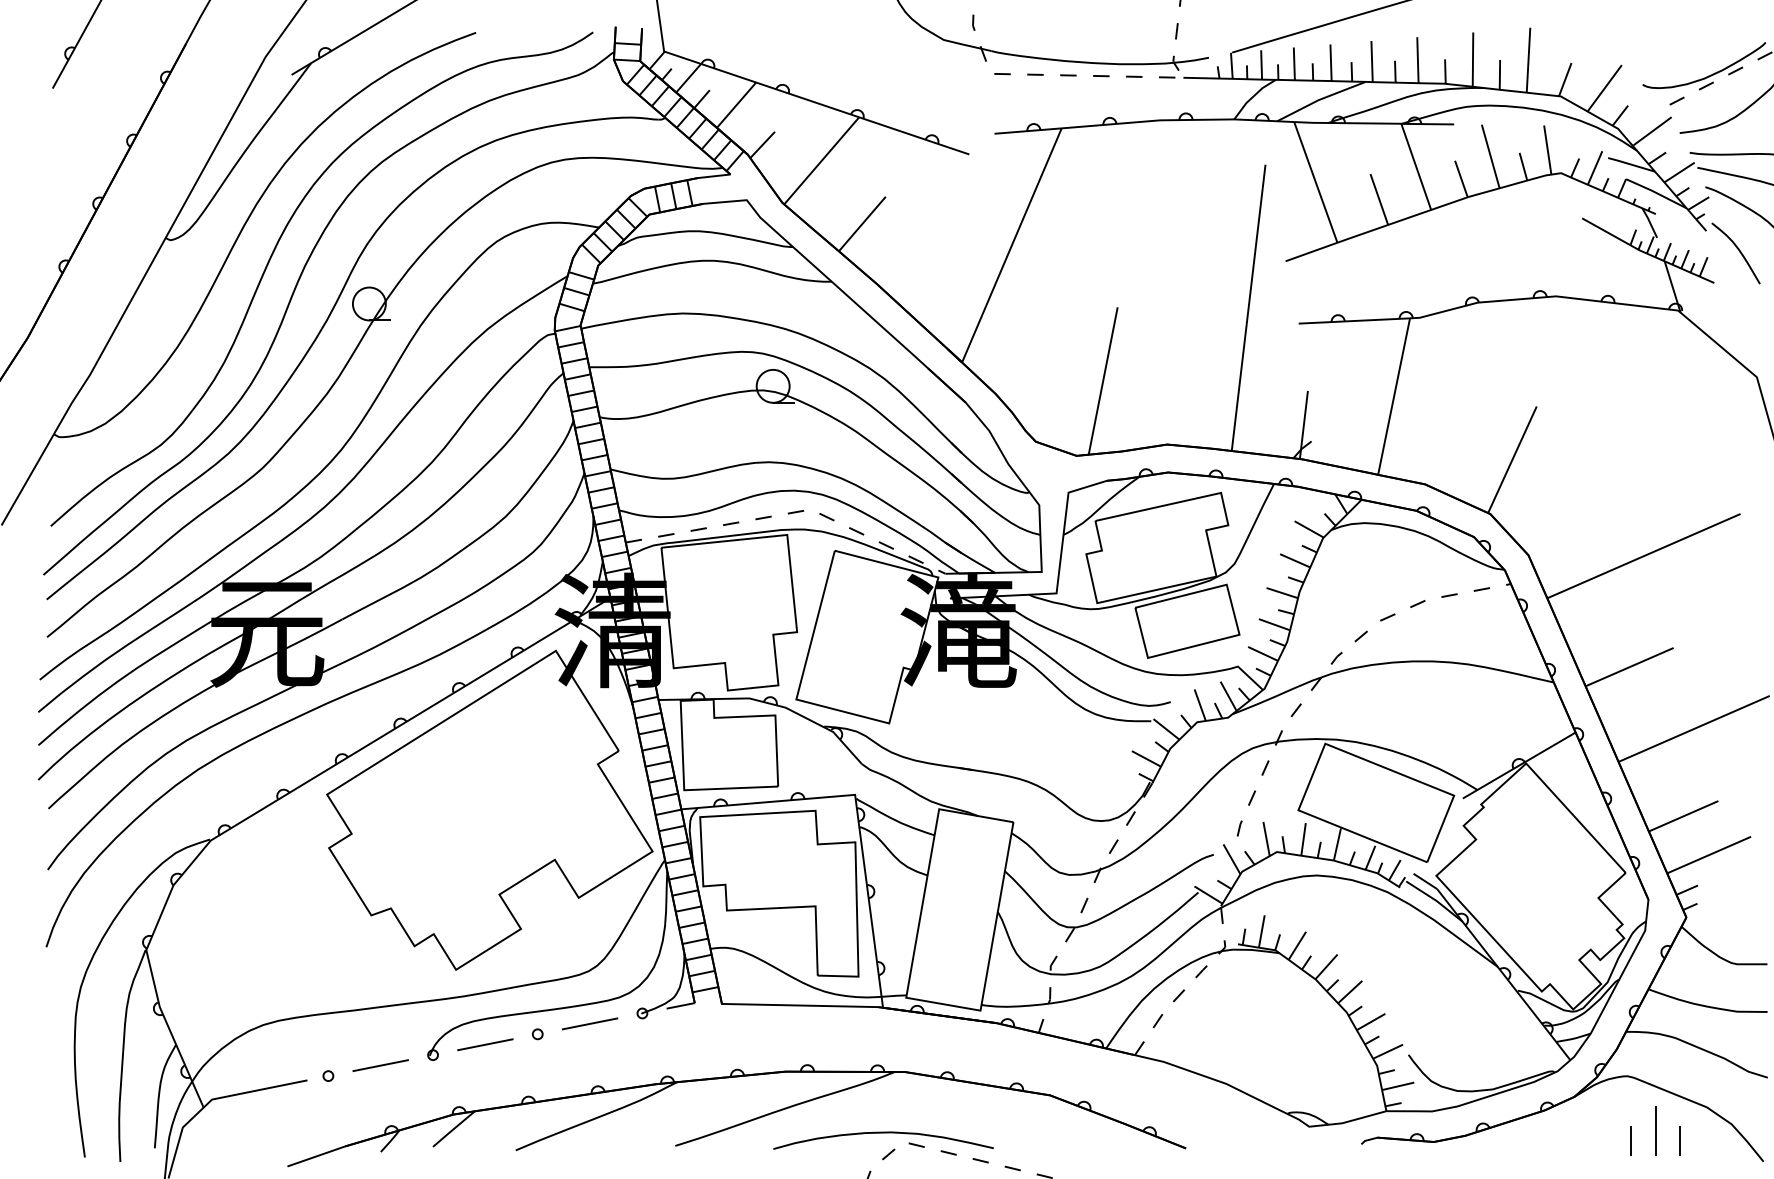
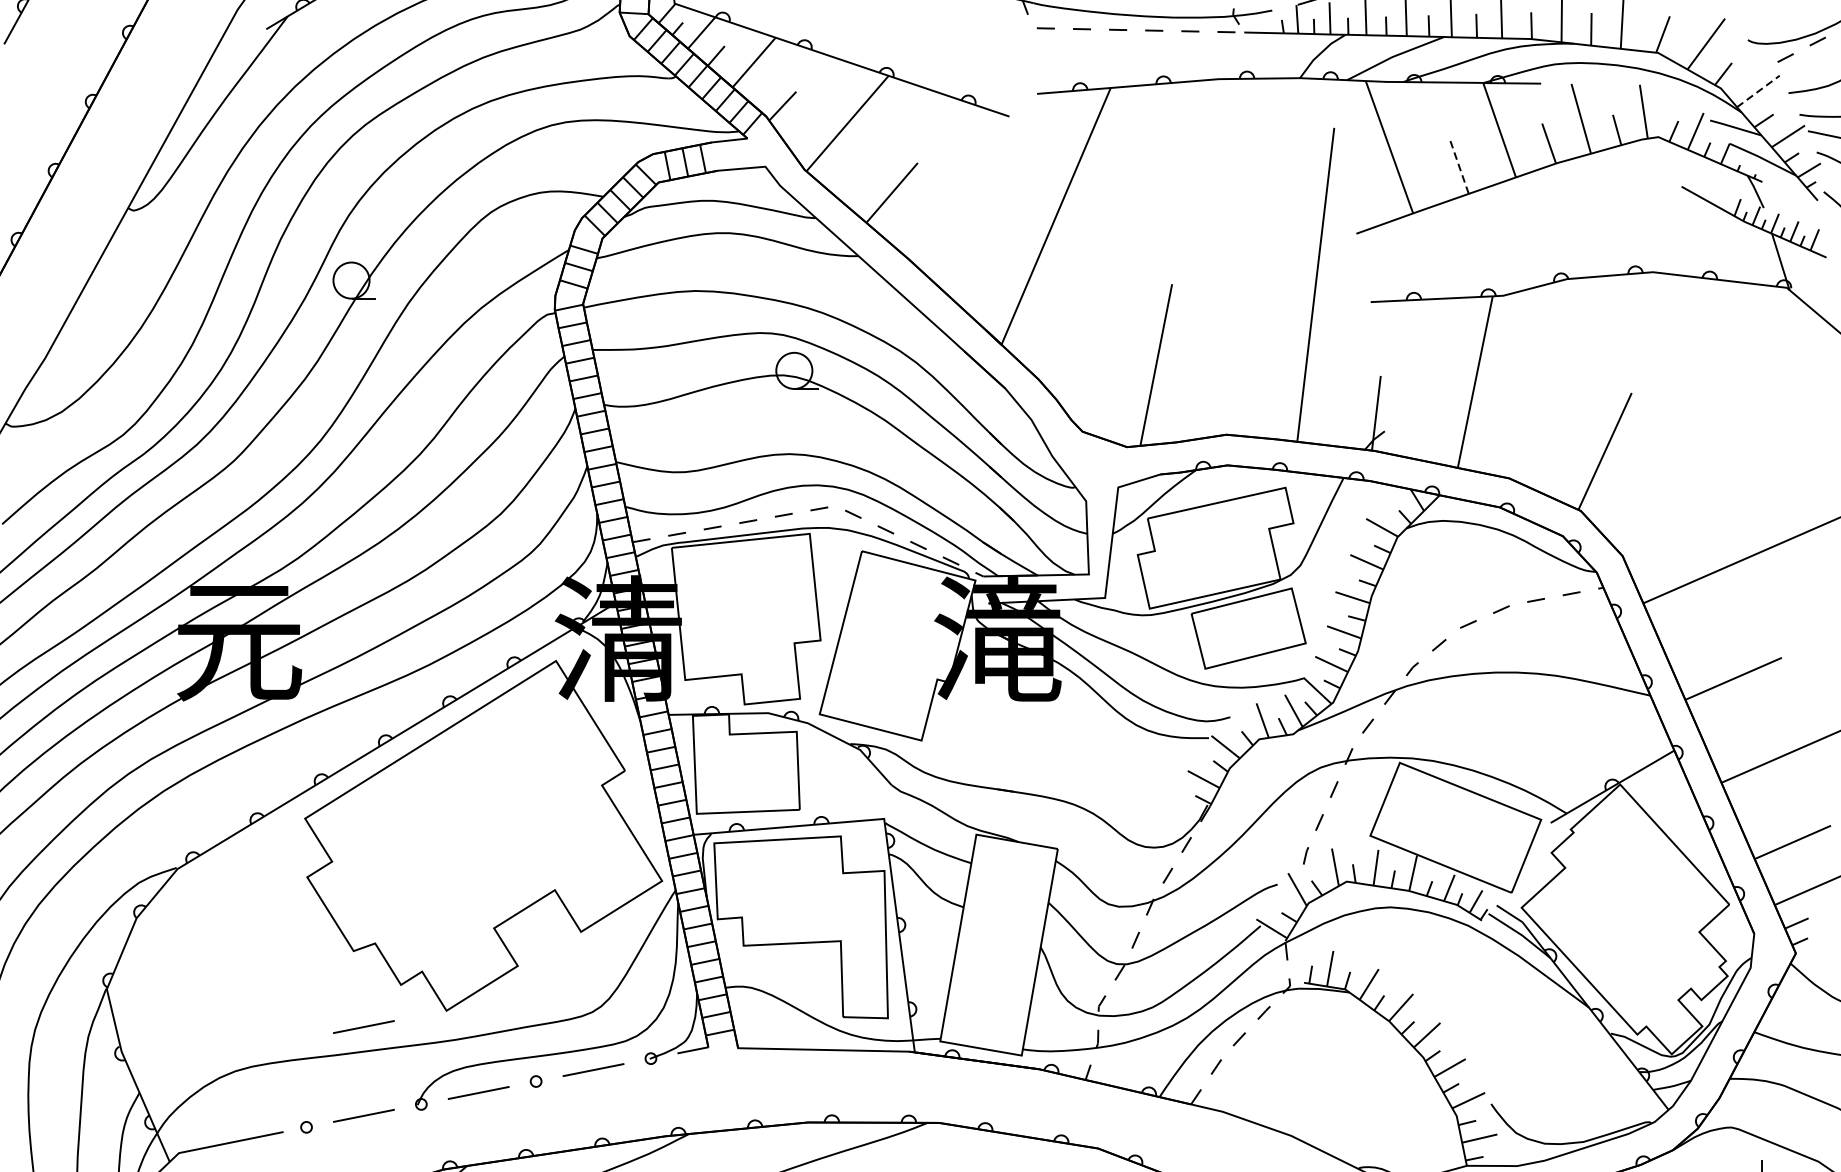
line: (1652, 131) -> (1758, 91), solid -> dashed
line: (1379, 199) -> (1459, 165), solid -> dashed
line: (380, 984) -> (363, 1026), added

